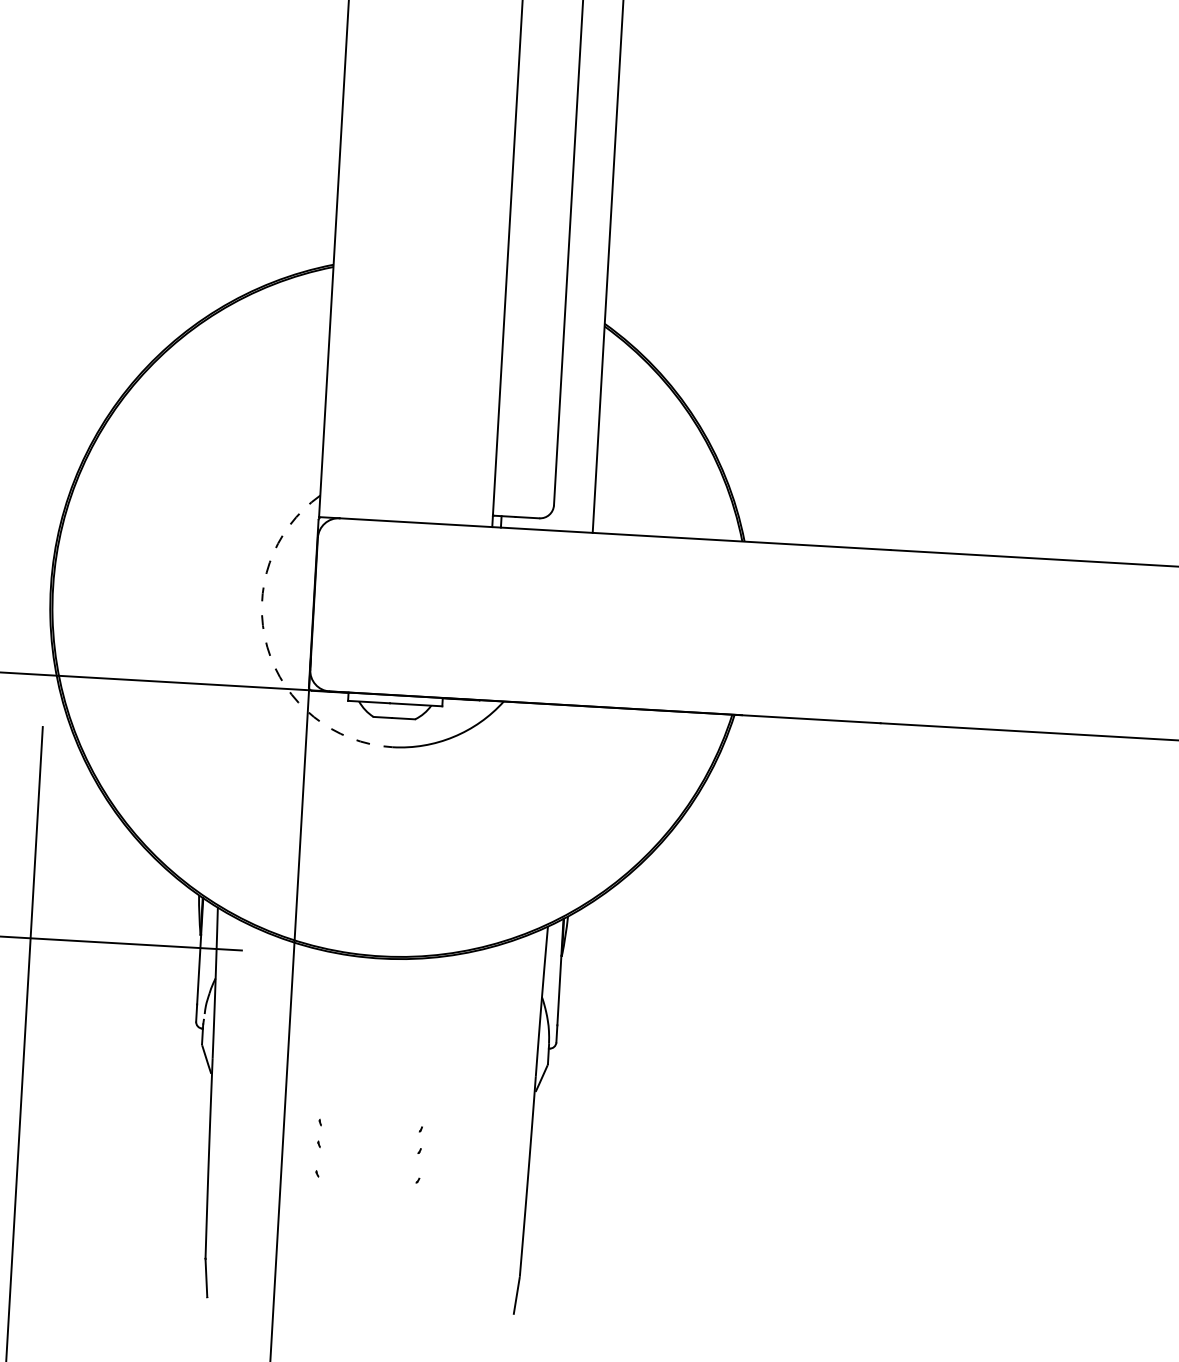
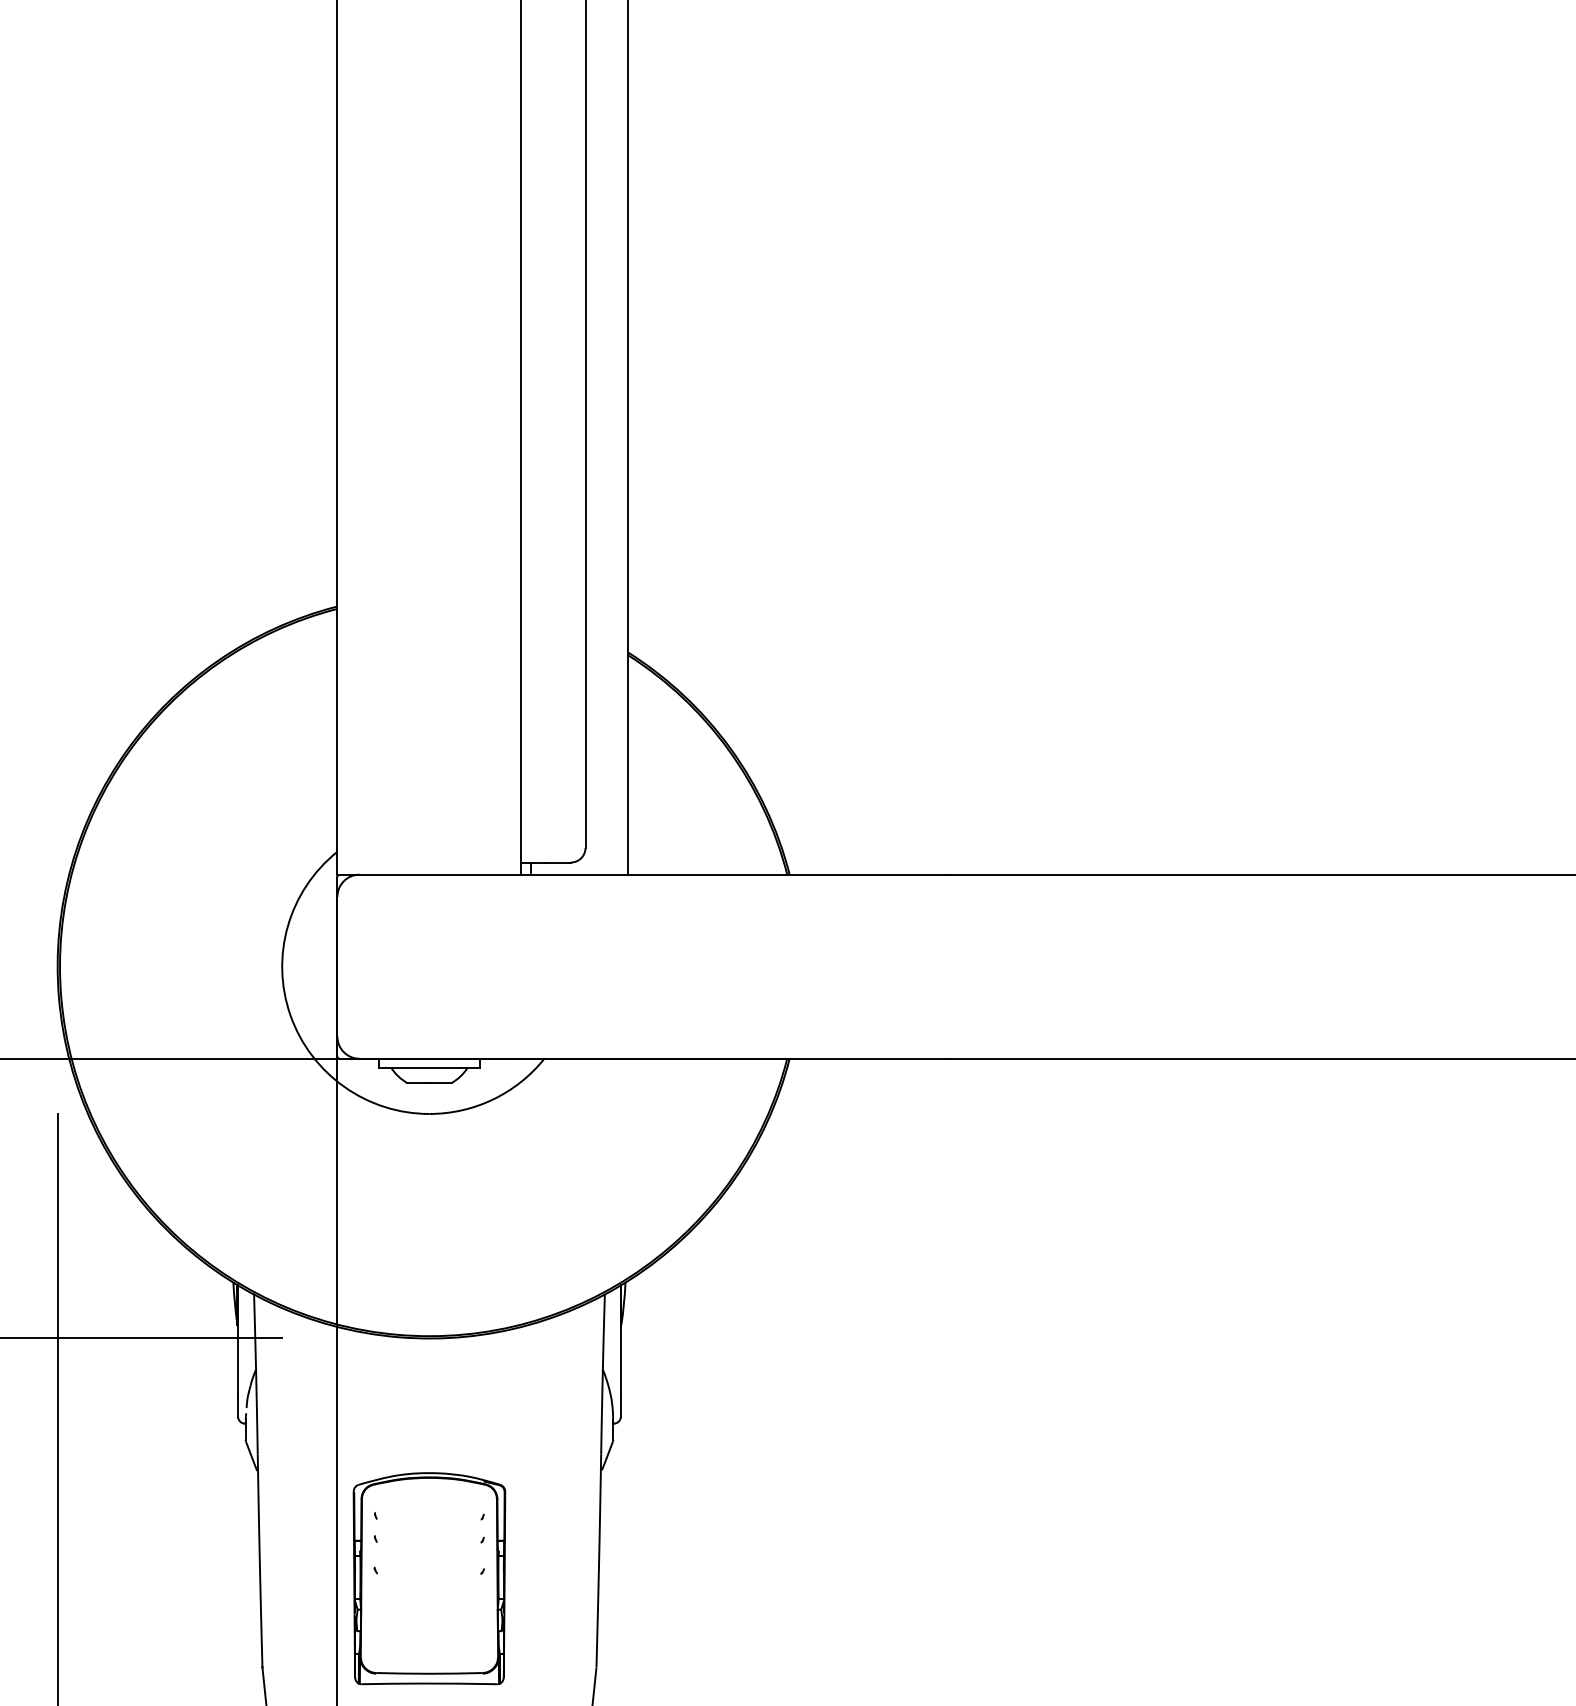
arc: (267, 647) -> (290, 1015), dashed -> solid
part: (367, 1184) -> (429, 1578), added

